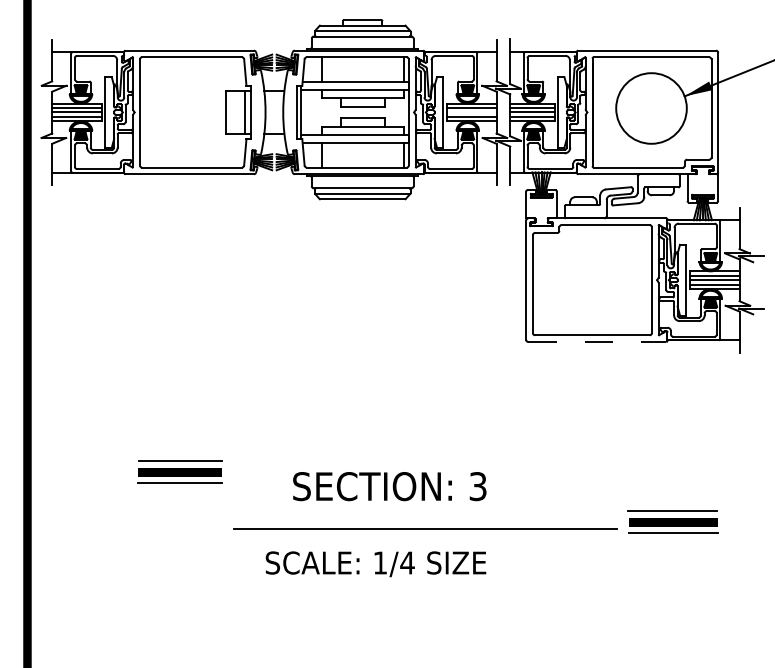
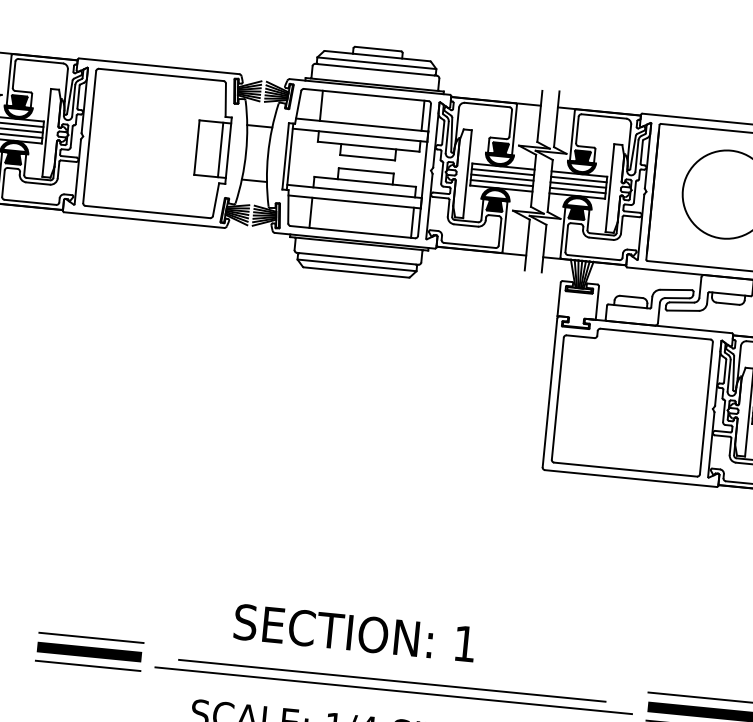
line: (471, 112) -> (502, 177), added
line: (597, 342) -> (631, 479), dashed -> solid
part: (179, 471) -> (89, 650), moved
text: (477, 486) -> (464, 643), 3 -> 1
line: (422, 521) -> (391, 680), added

